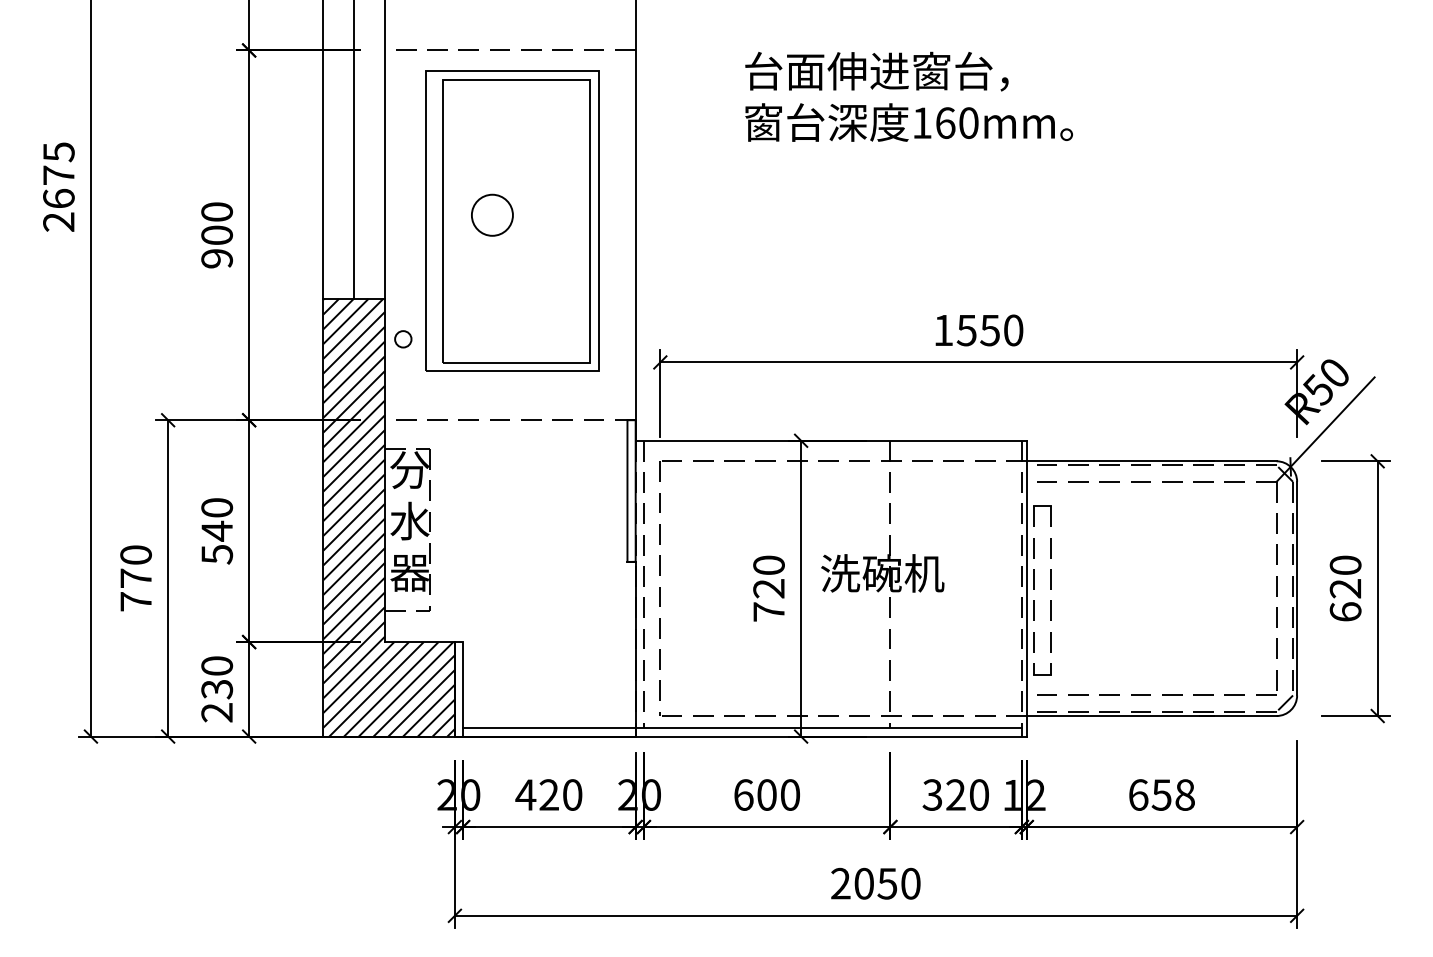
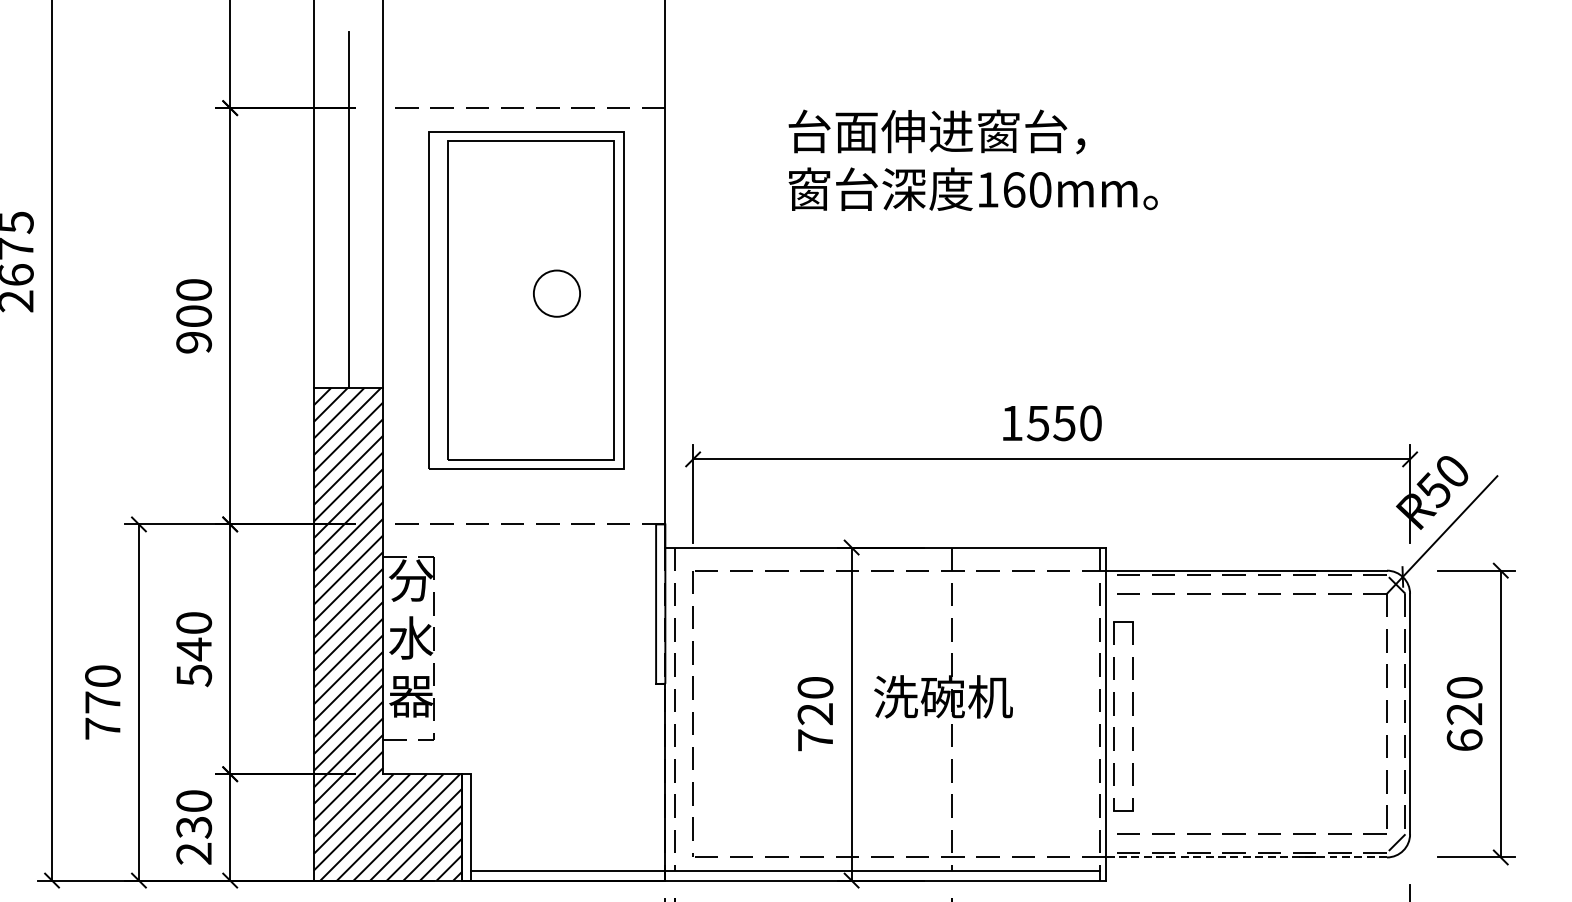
circle: (492, 214) -> (557, 292), moved
circle: (403, 339) -> (403, 433), removed
line: (1151, 716) -> (1246, 857), solid -> dashed

